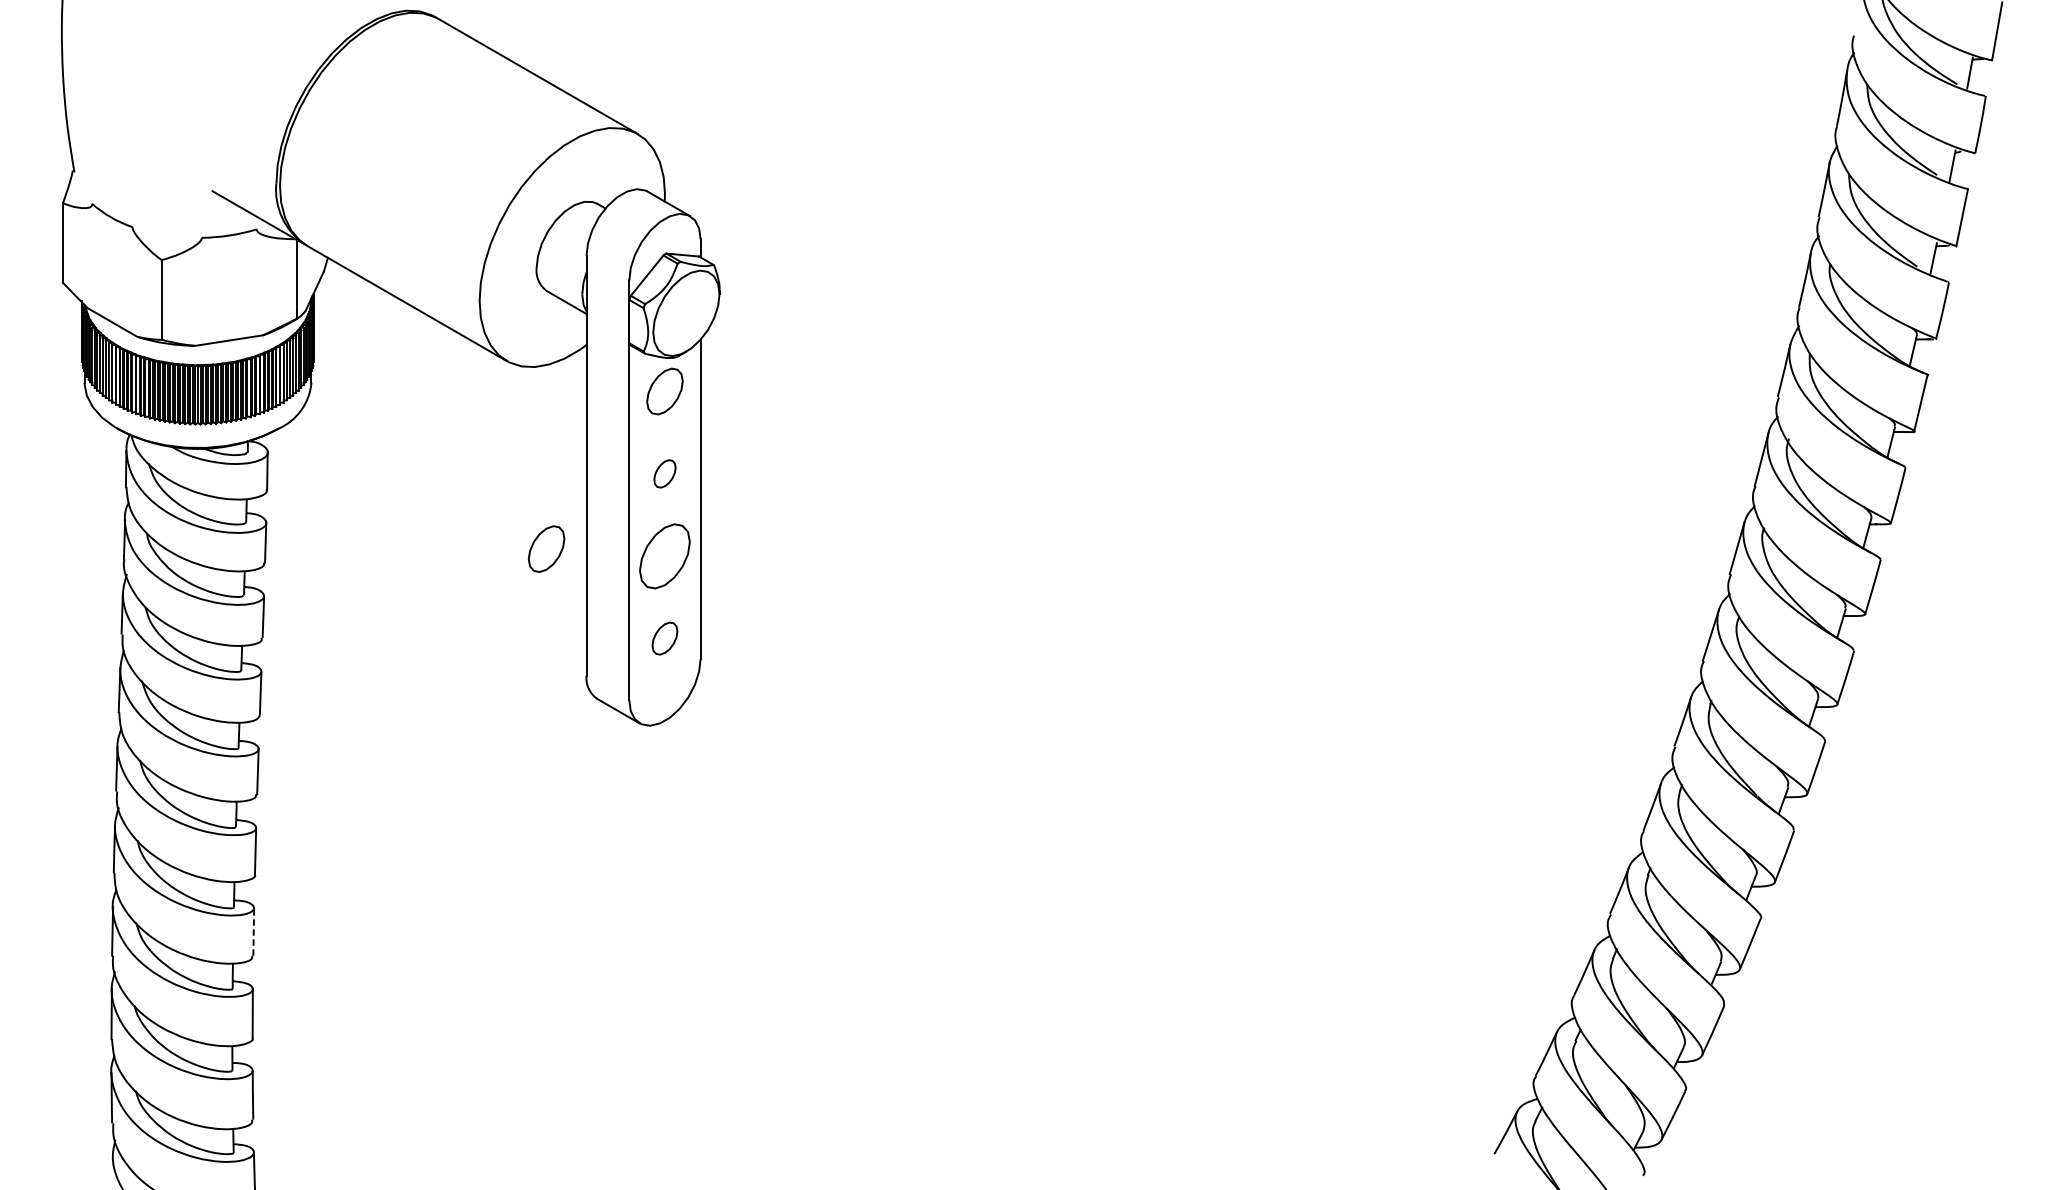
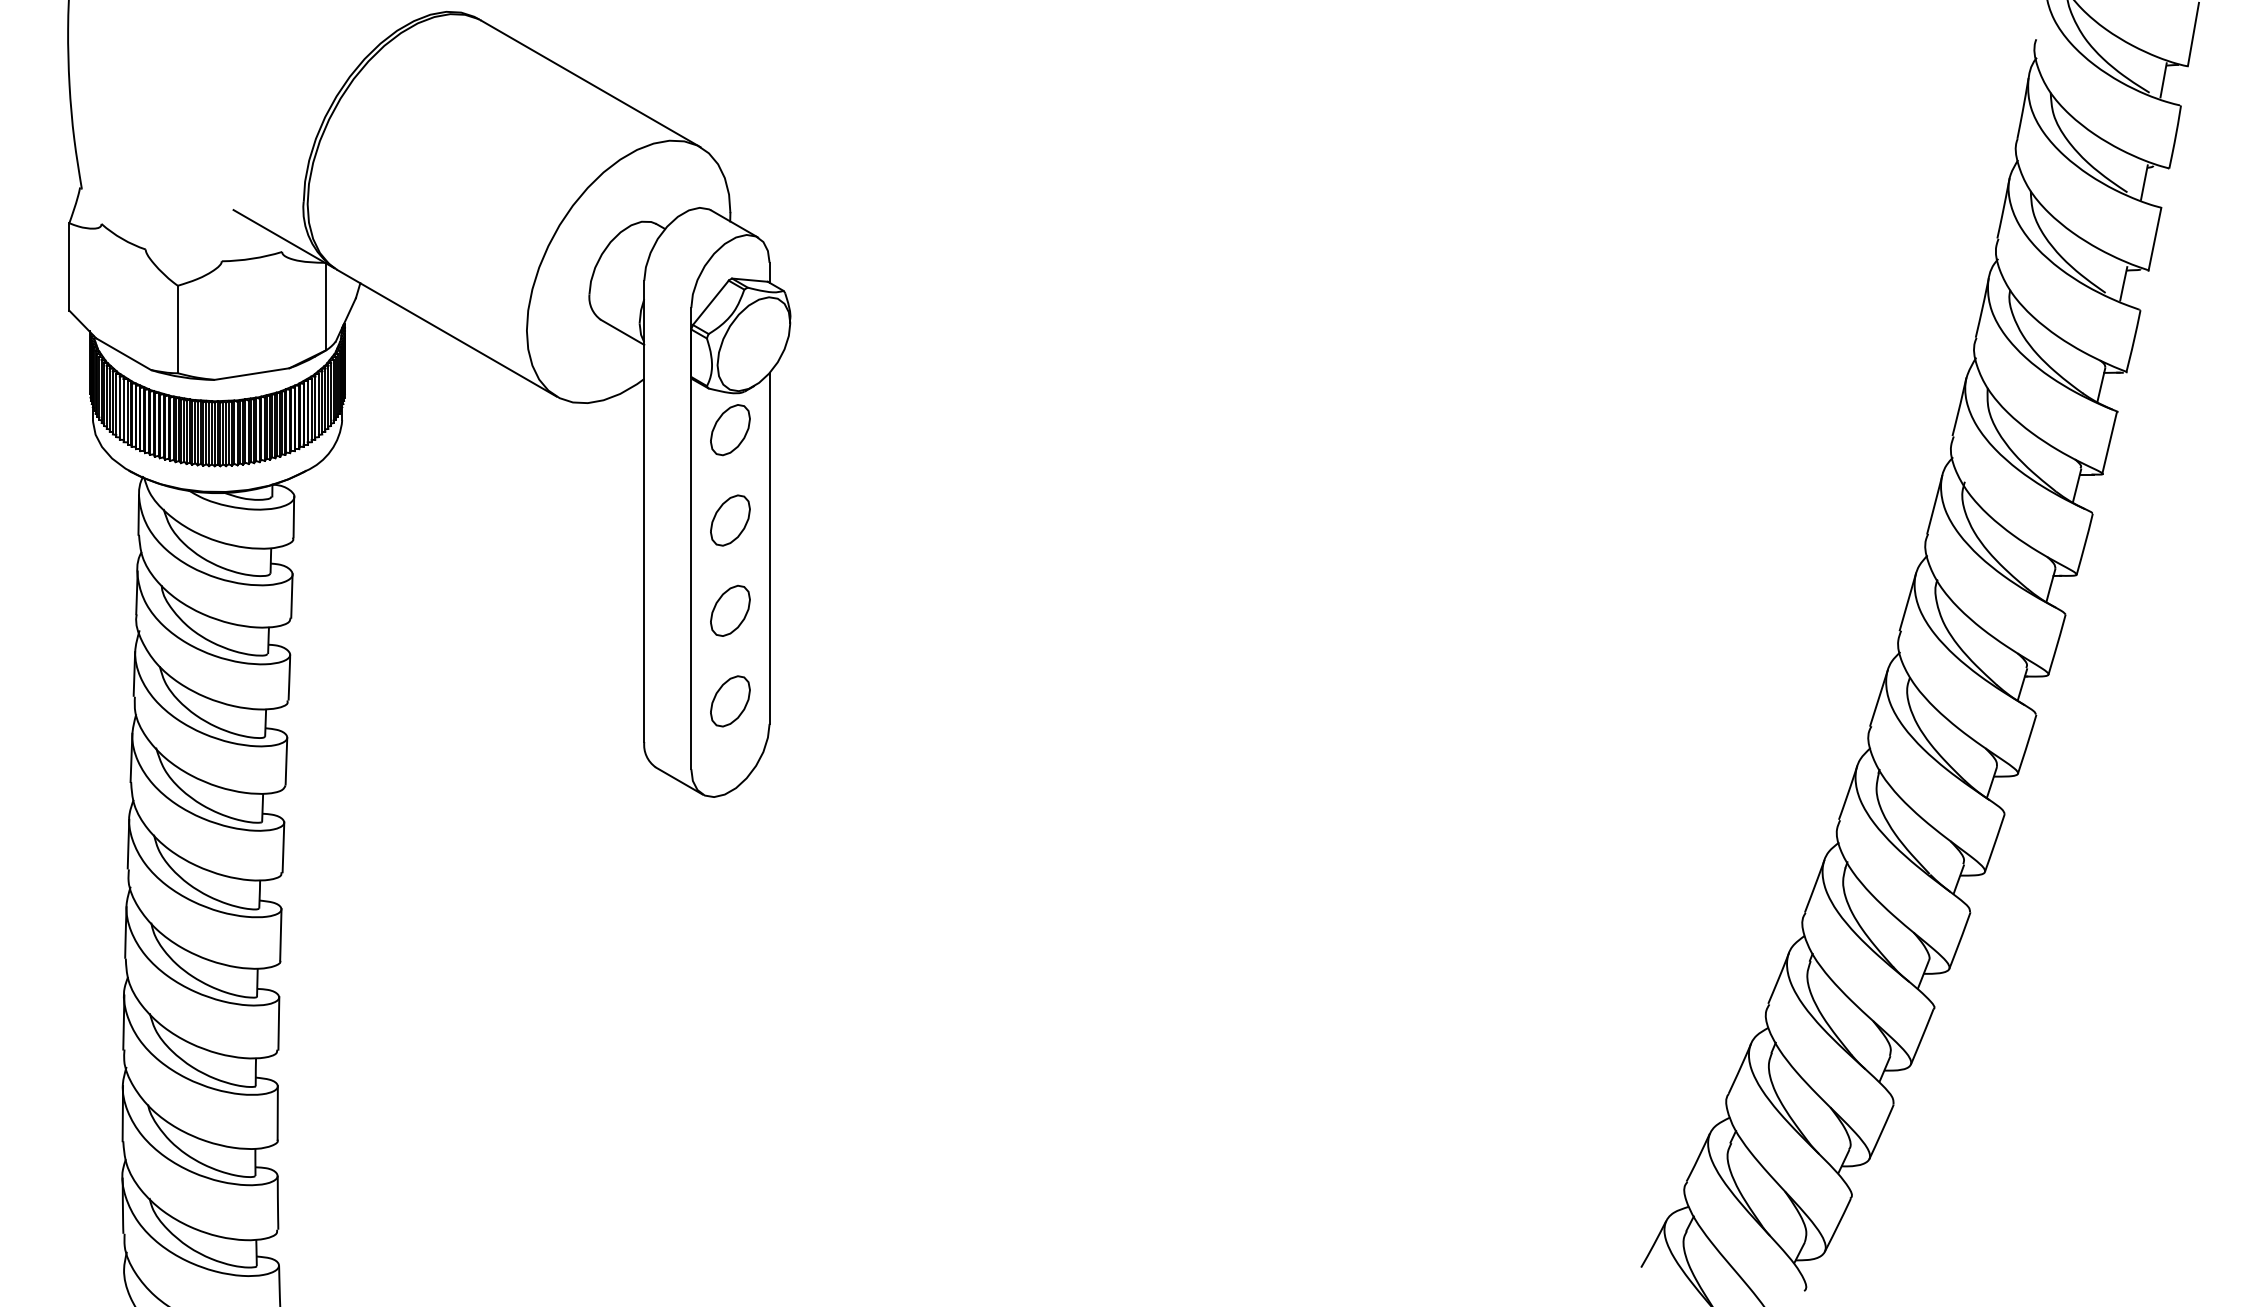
part: (665, 473) -> (730, 520), size x1.67
part: (546, 549) -> (600, 603), removed
part: (665, 555) -> (730, 610), size x0.71
part: (665, 638) -> (730, 701), size x1.43
line: (253, 931) -> (278, 1022), dashed -> solid

